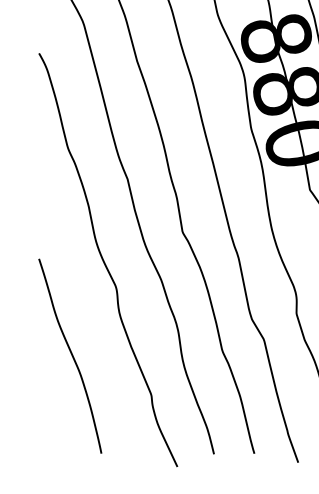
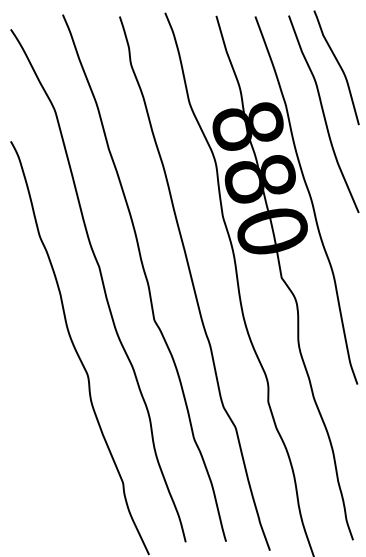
curve: (70, 354) -> (42, 442), removed

